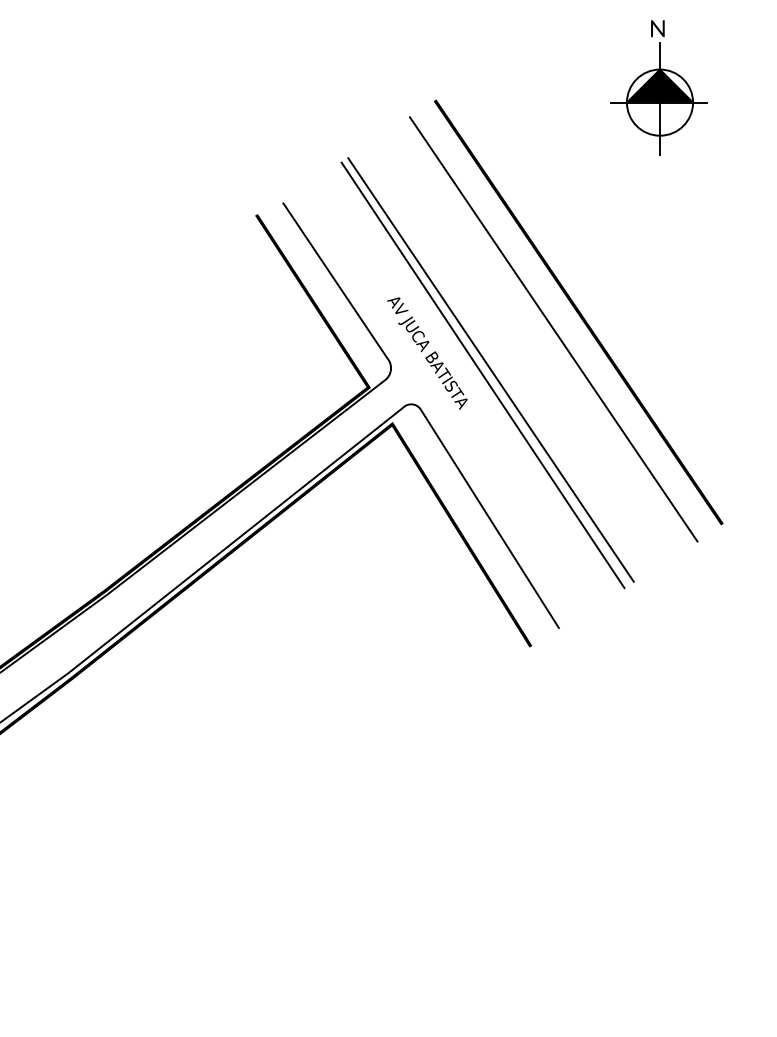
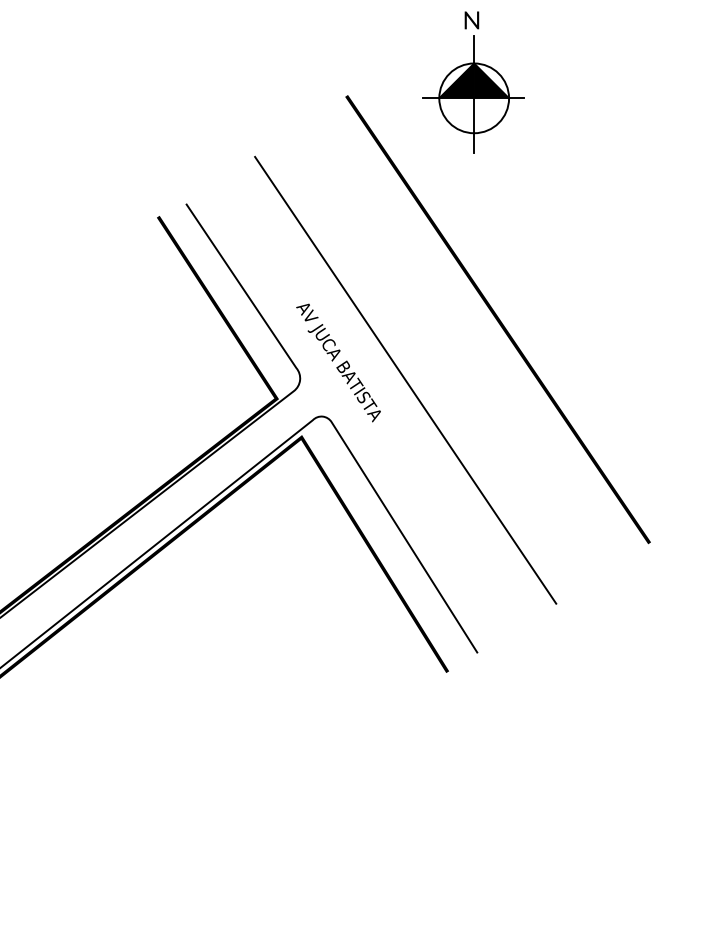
part: (658, 87) -> (472, 82), moved
line: (553, 329) -> (471, 337), removed
line: (482, 375) -> (396, 386), removed

